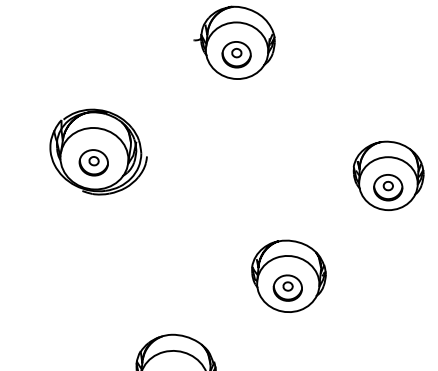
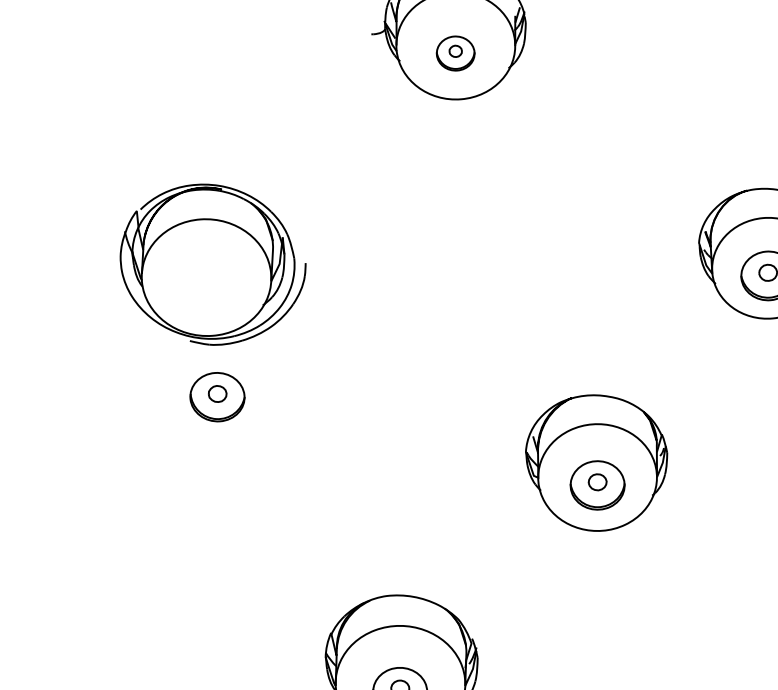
part: (236, 54) -> (455, 52), size x0.7
part: (93, 162) -> (216, 396), moved

